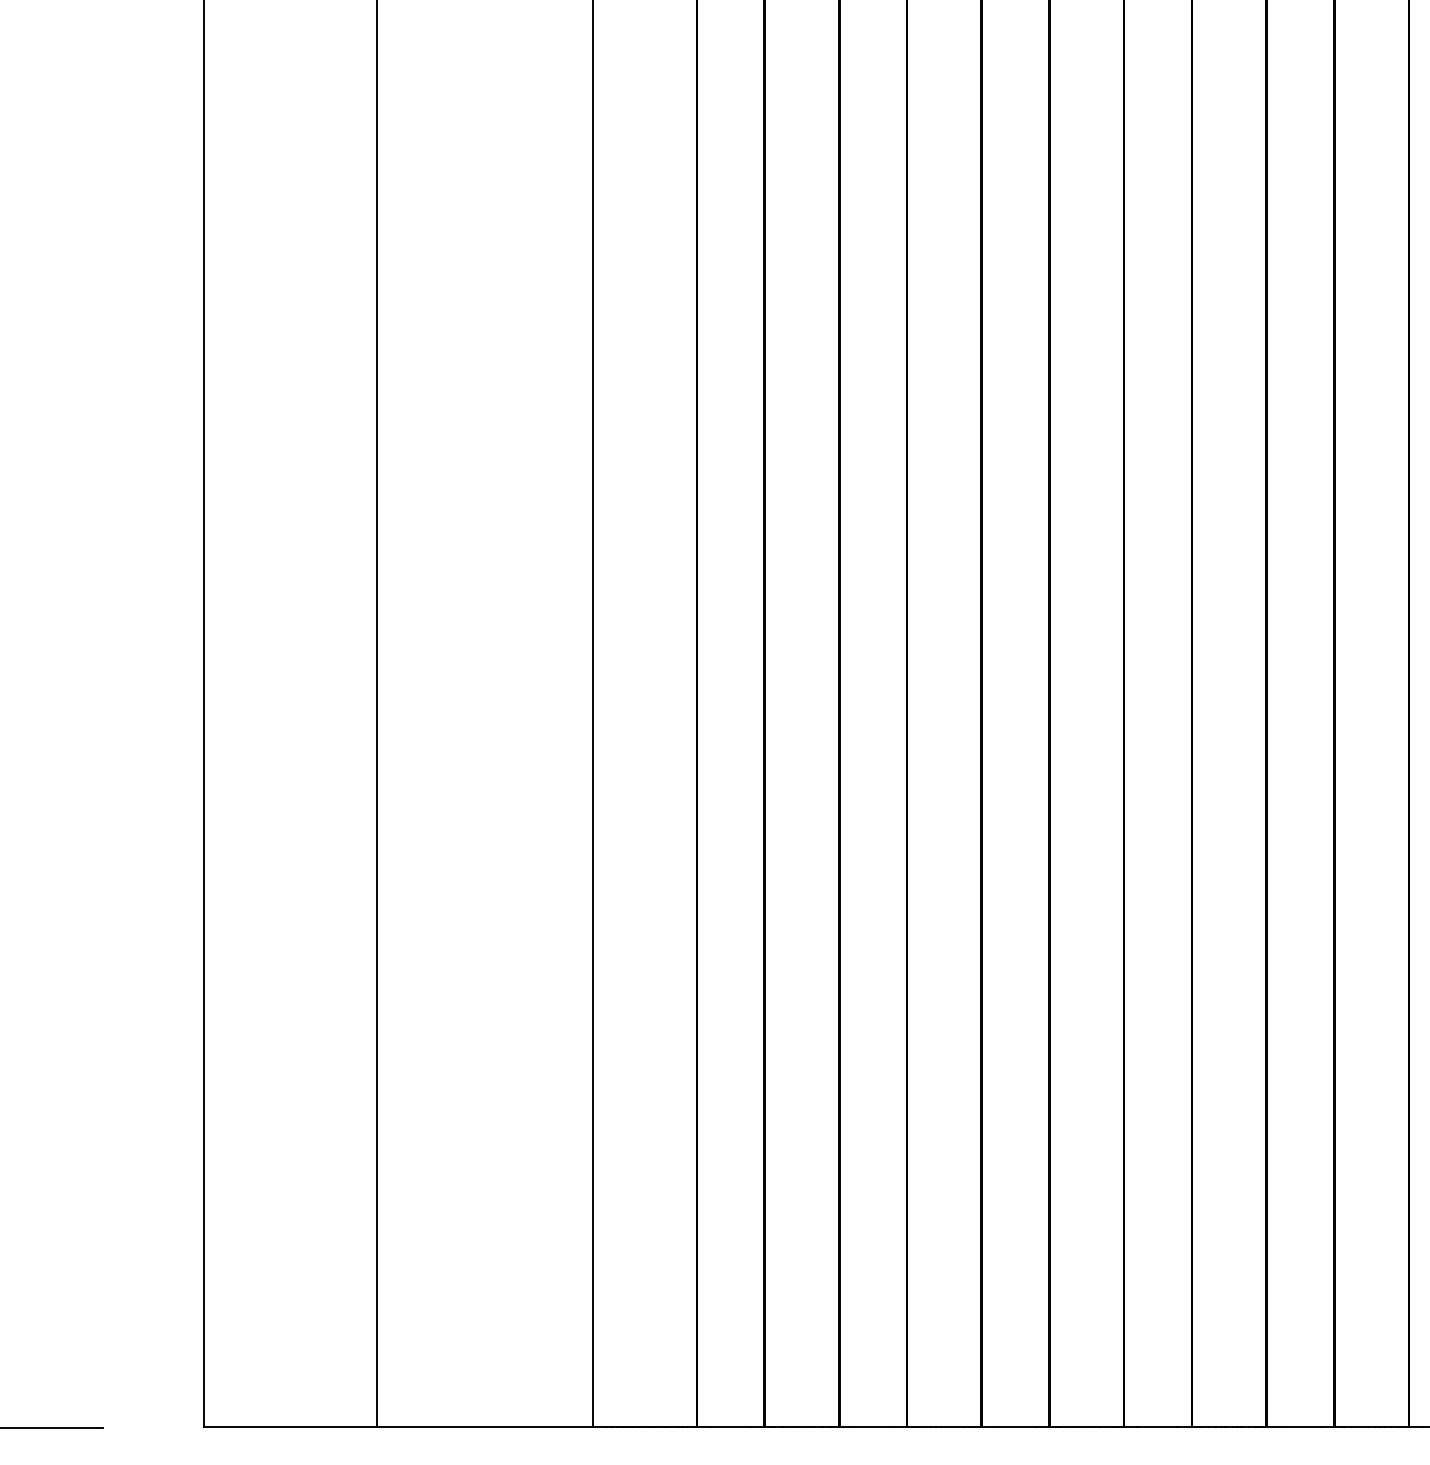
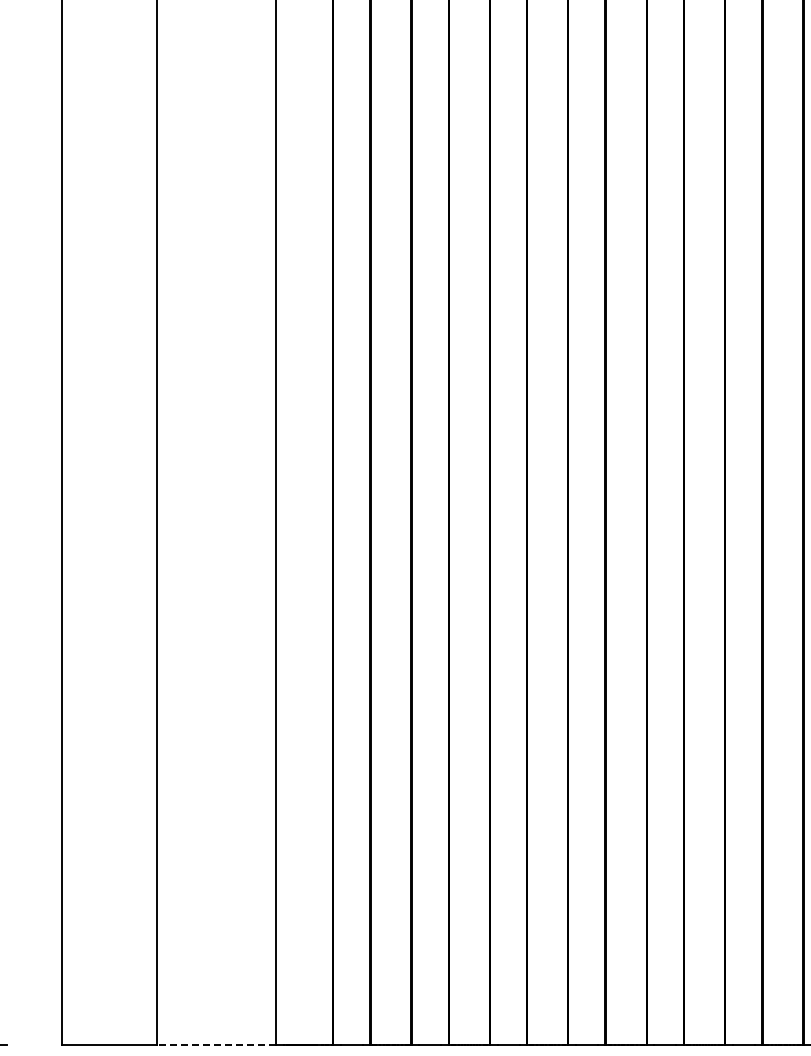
line: (484, 1428) -> (216, 1045), solid -> dashed

